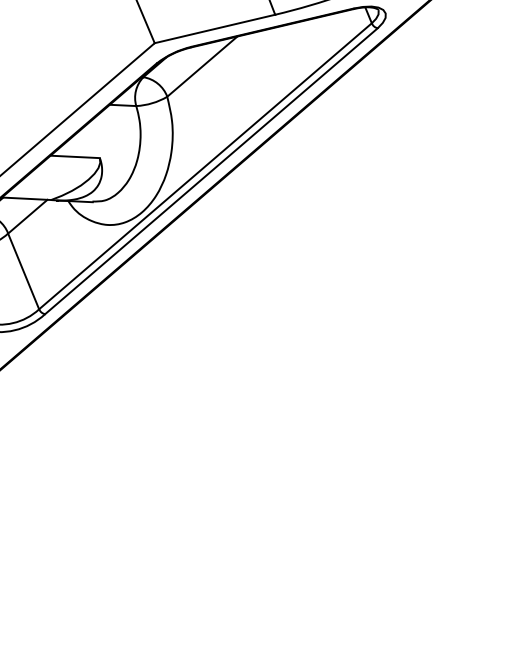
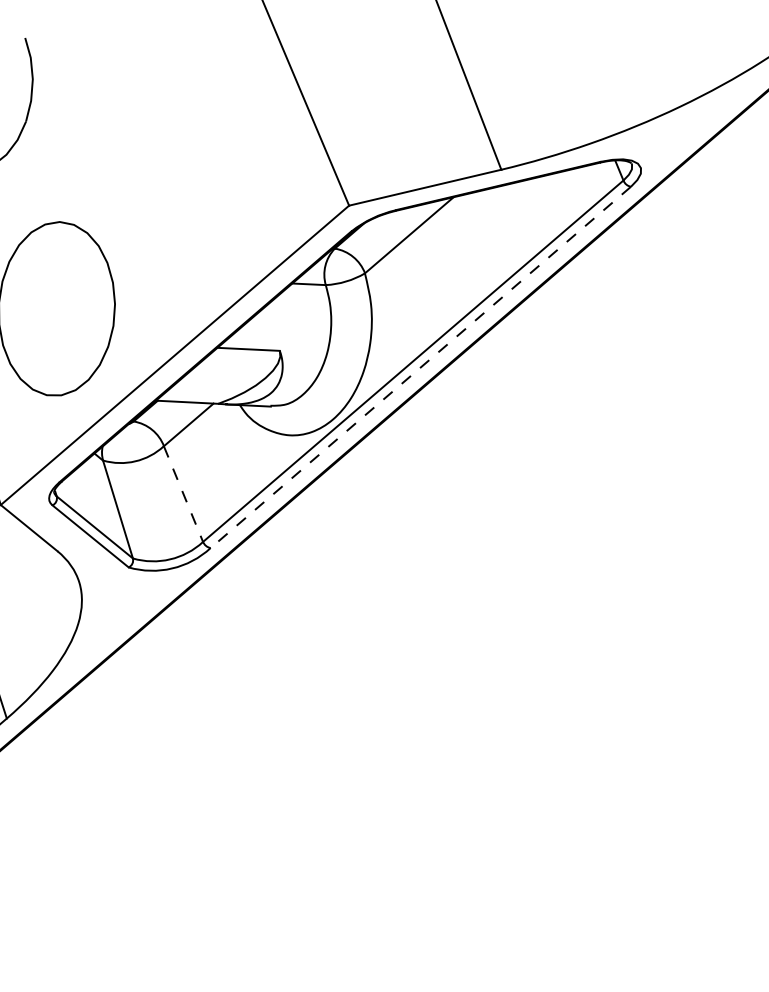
line: (211, 171) -> (420, 367), solid -> dashed
line: (23, 271) -> (183, 494), solid -> dashed

